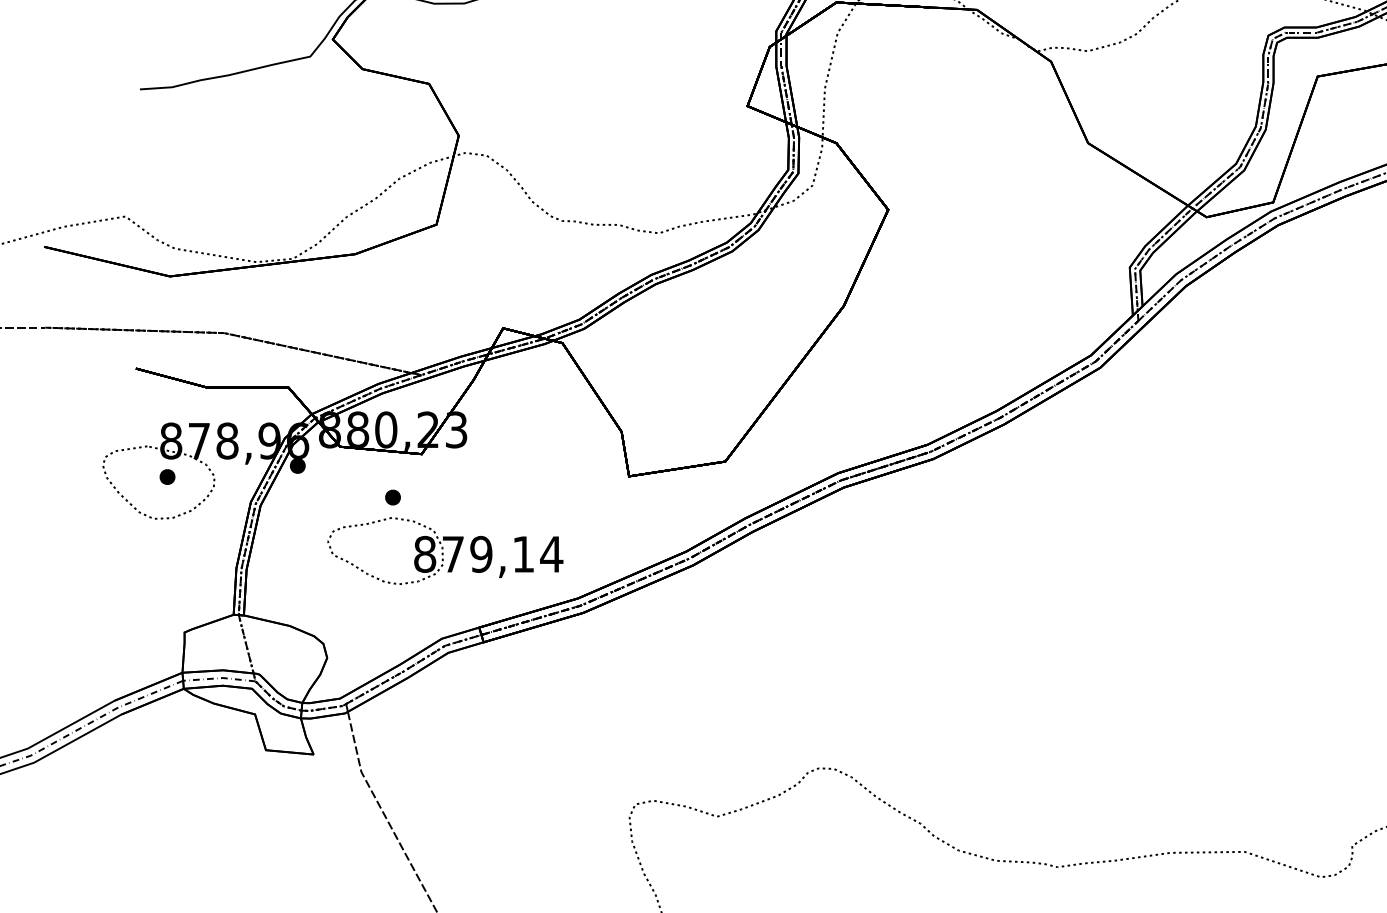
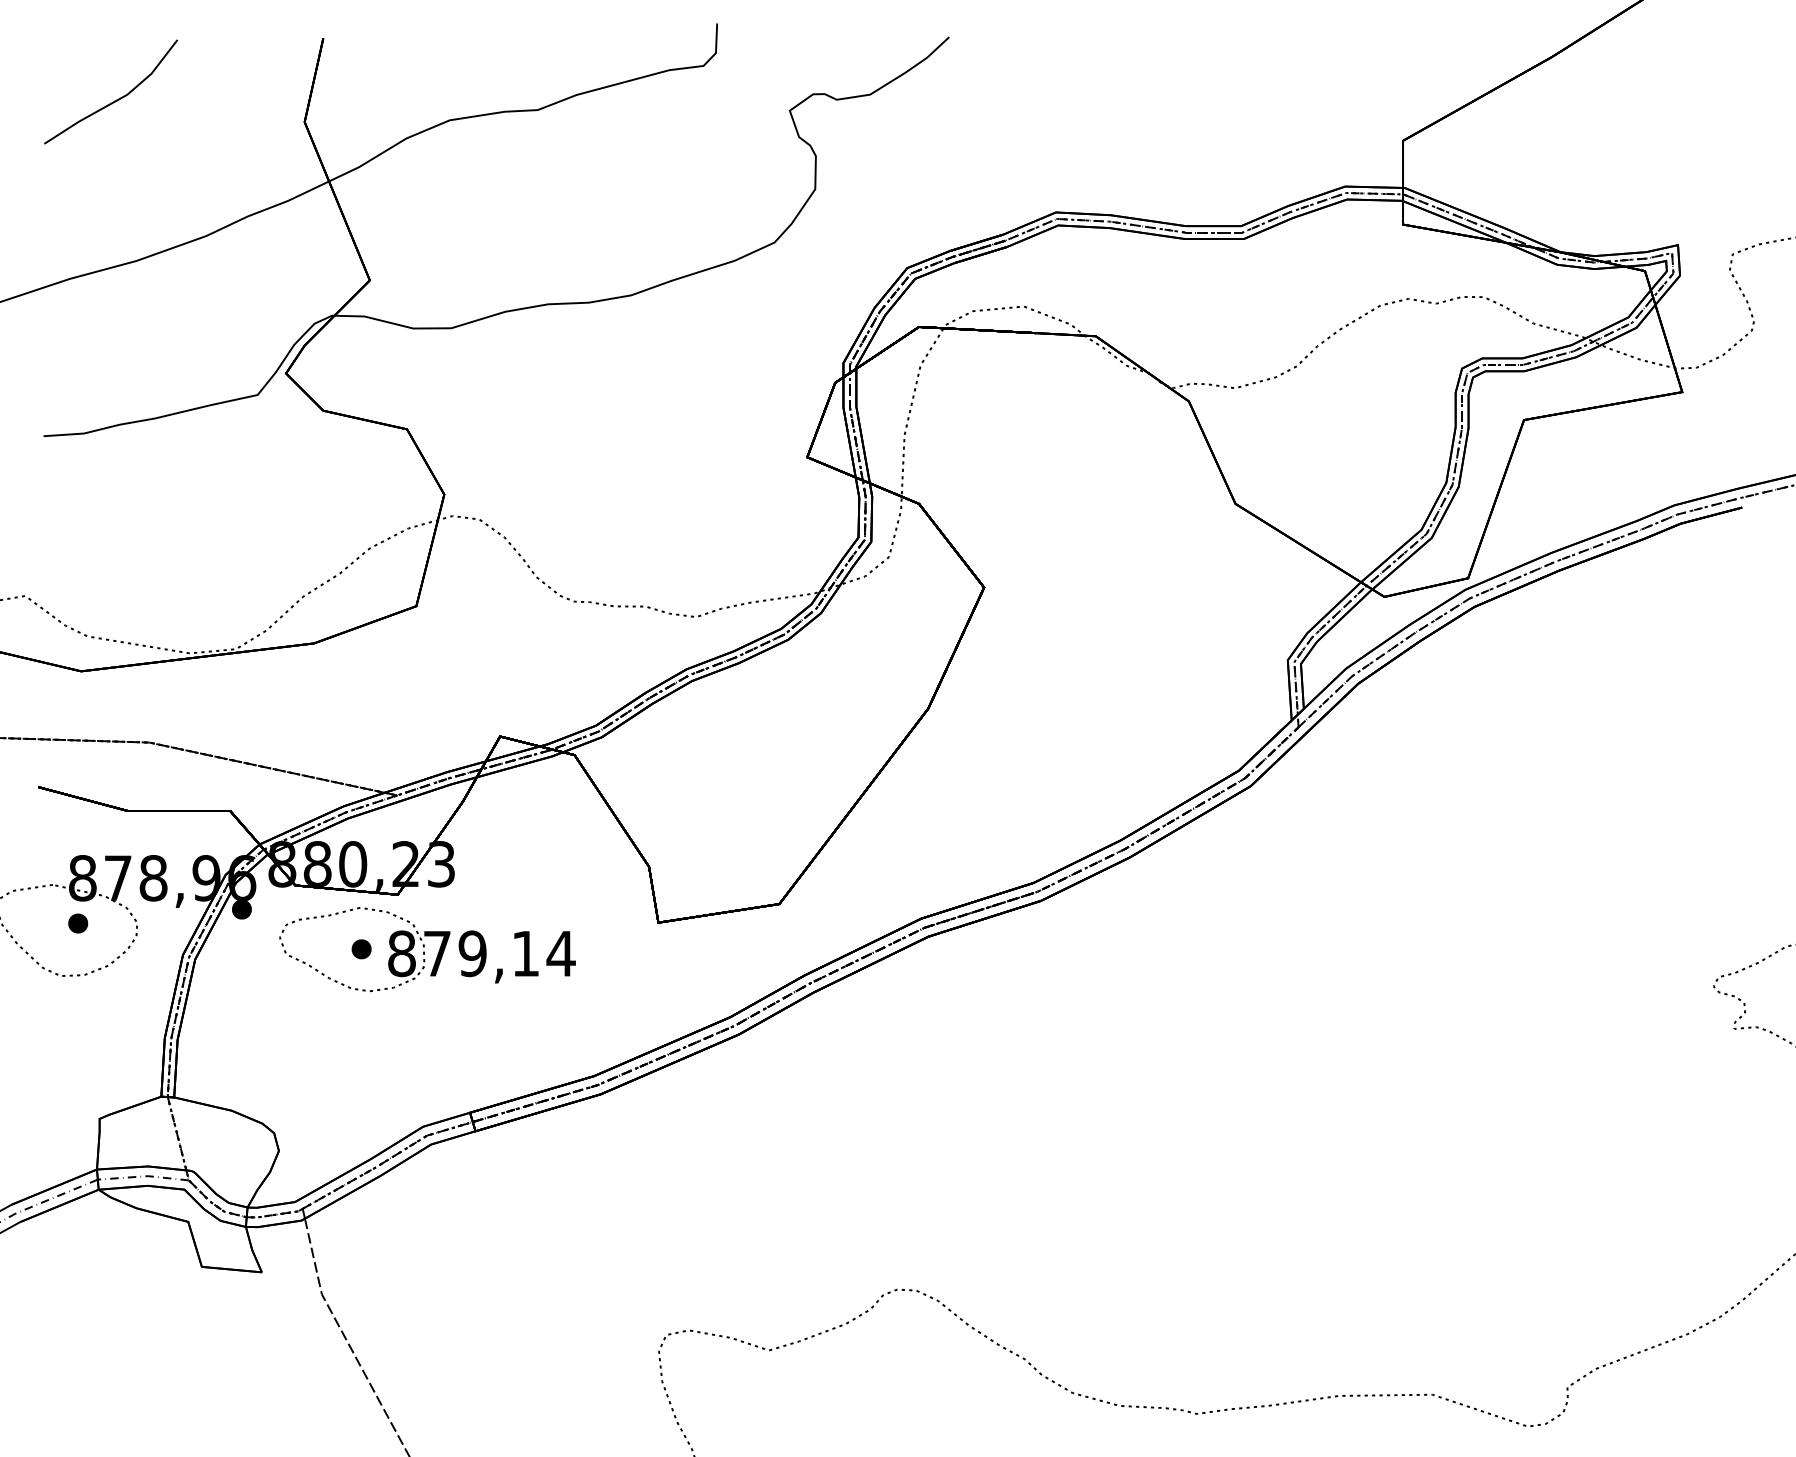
part: (445, 551) -> (427, 949), moved

